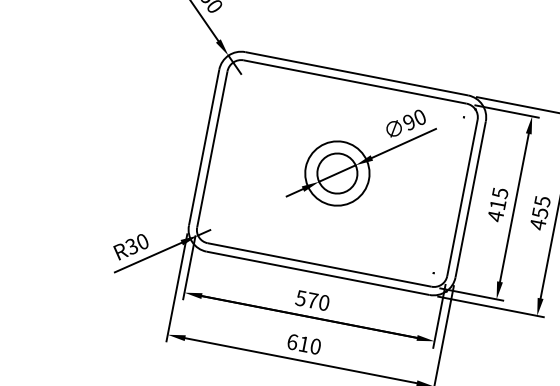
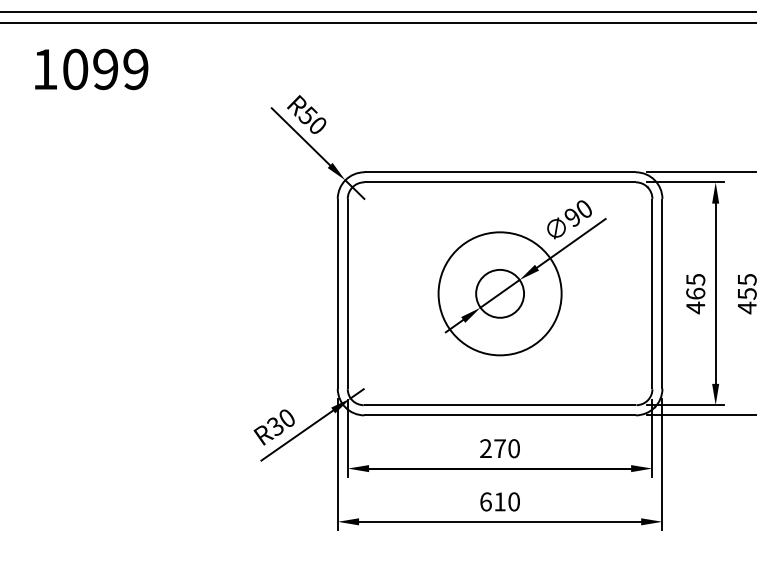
circle: (336, 173) -> (499, 293), size x1.6
text: (497, 204) -> (695, 293), 415 -> 465
text: (300, 298) -> (485, 448), 570 -> 270

